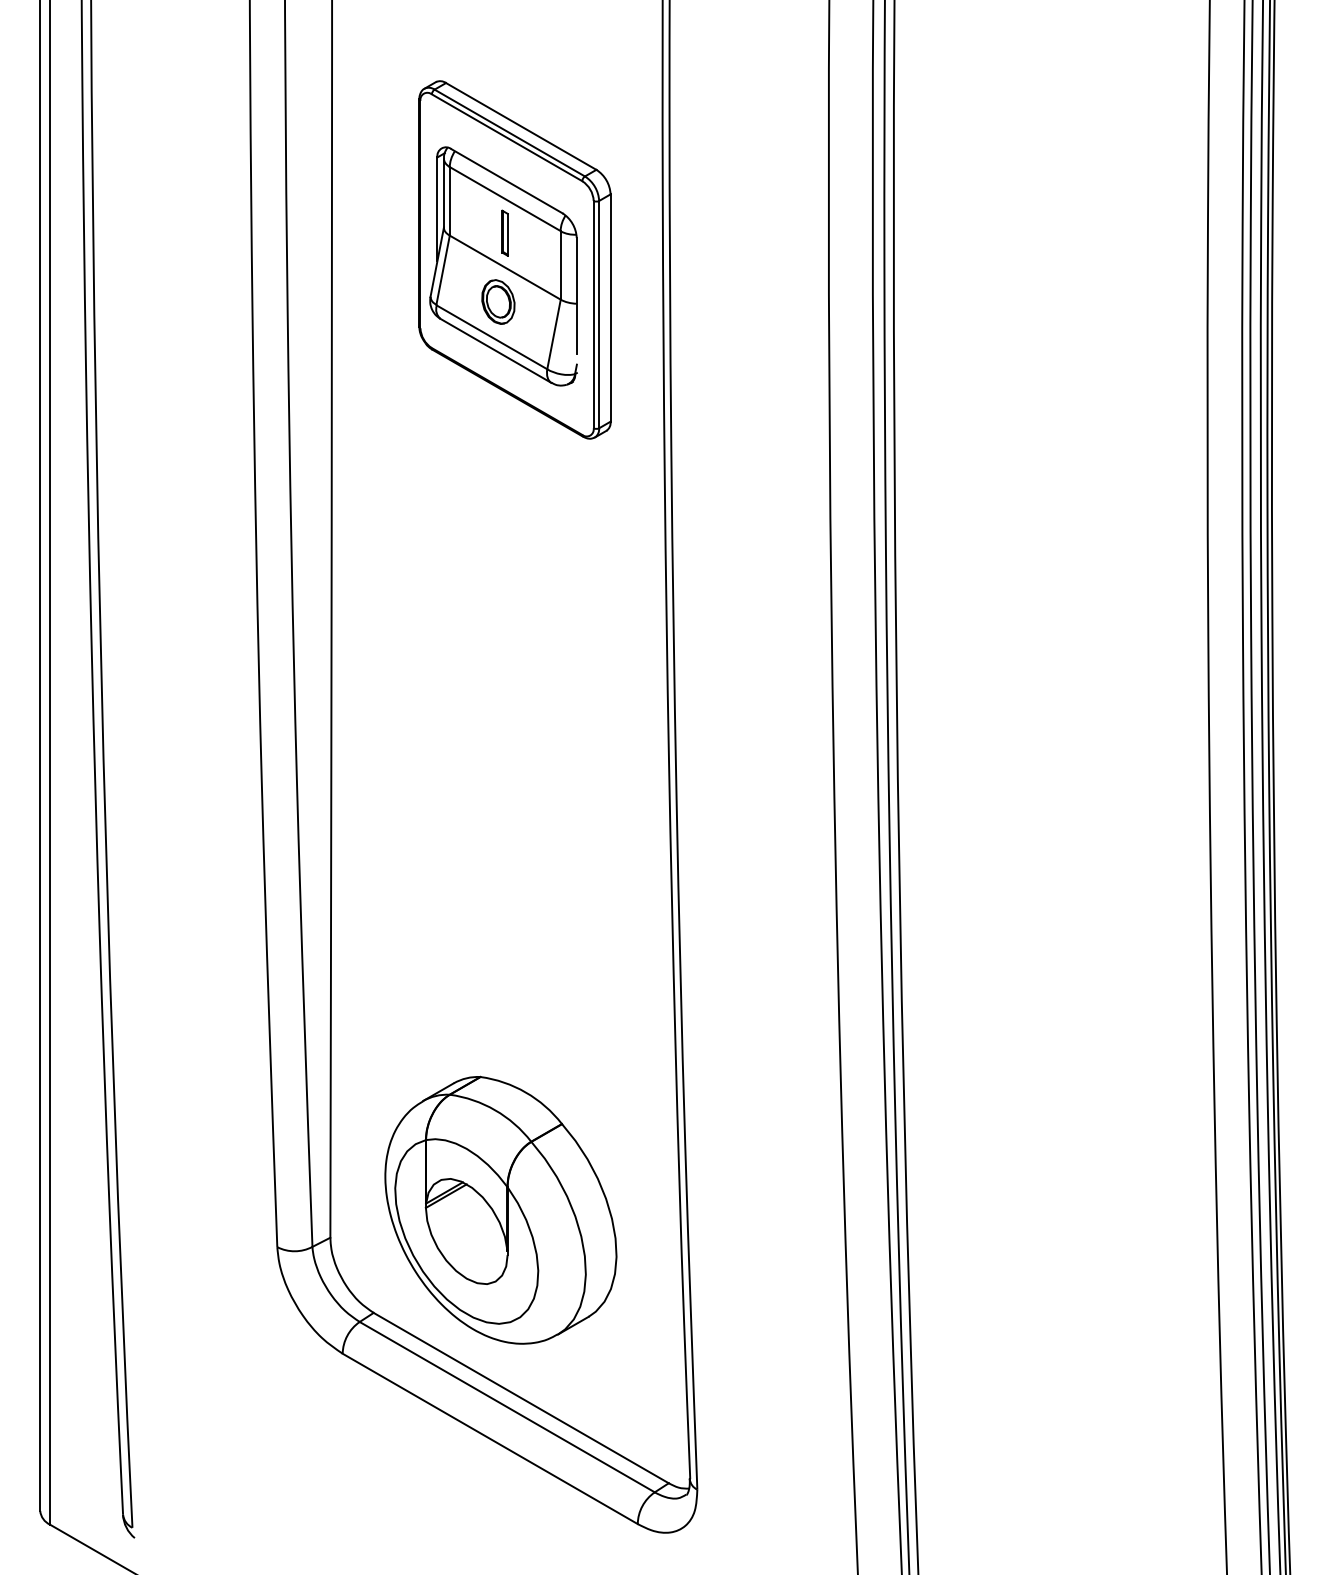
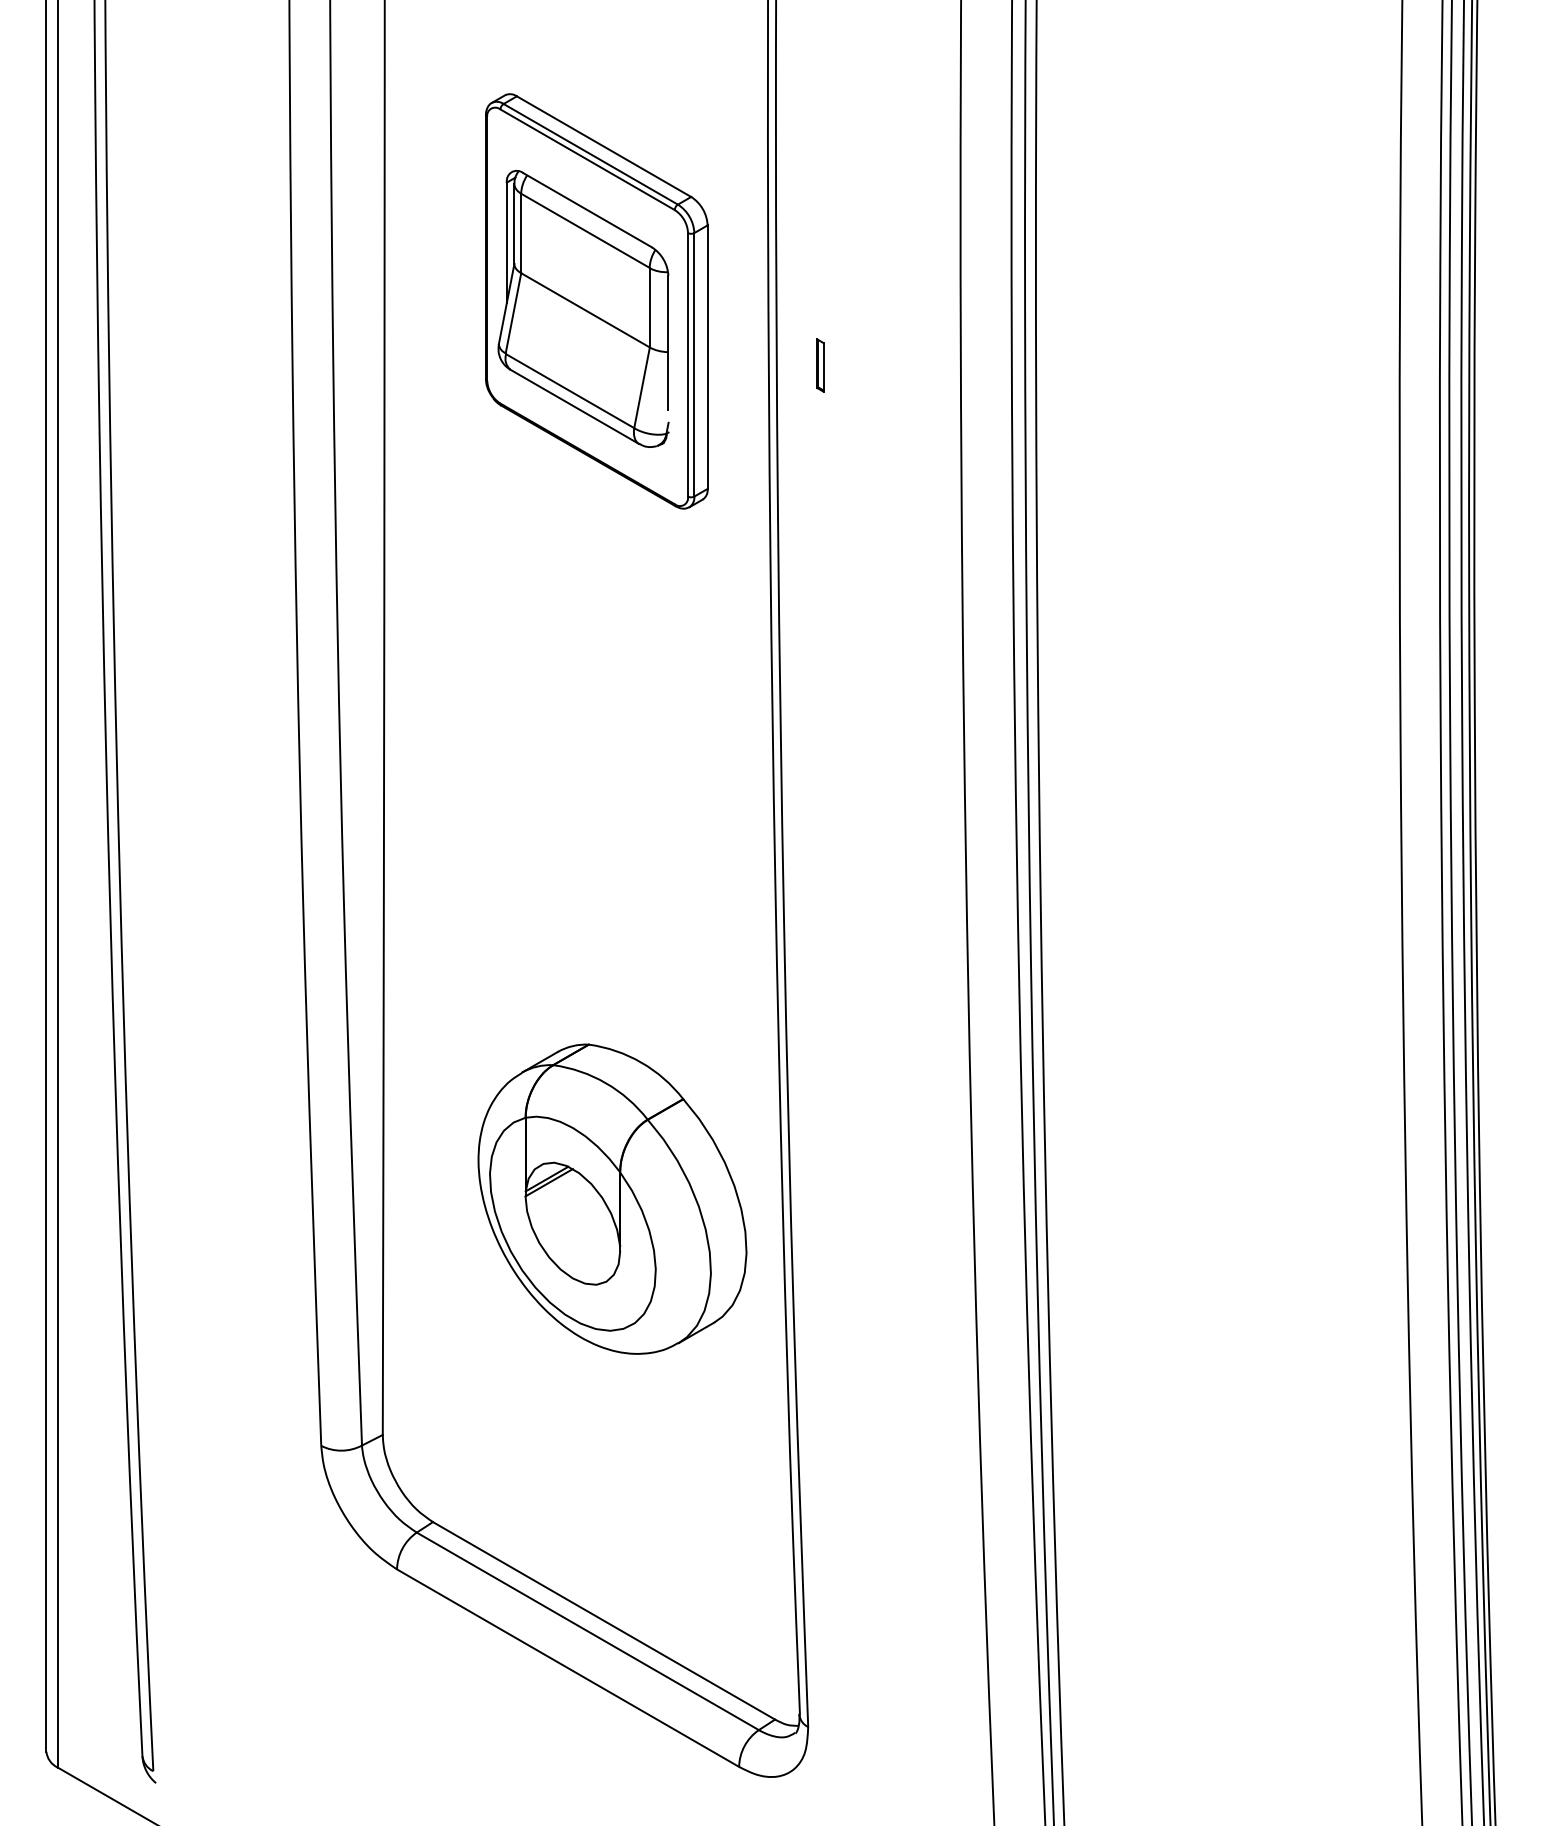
part: (505, 233) -> (820, 365), moved
part: (498, 301) -> (577, 349), removed
part: (500, 1209) -> (612, 1198), moved

